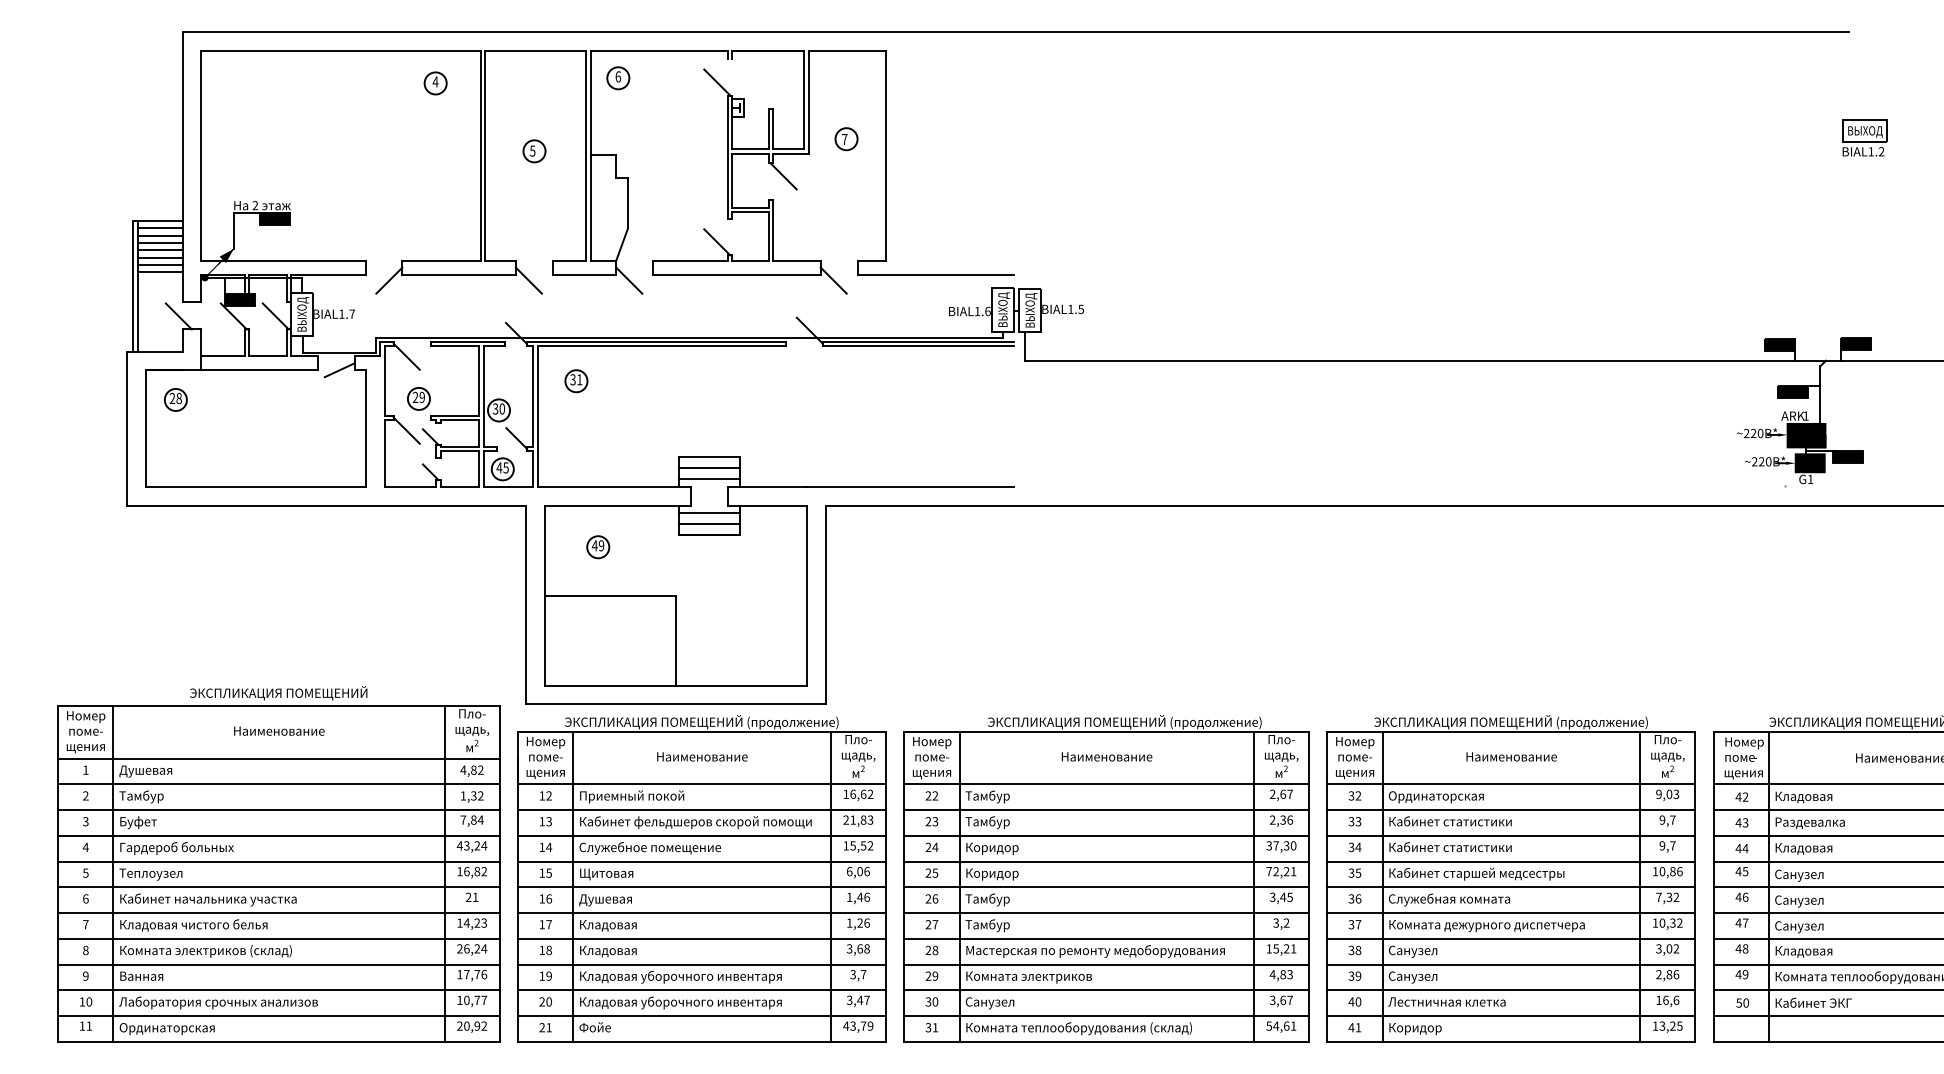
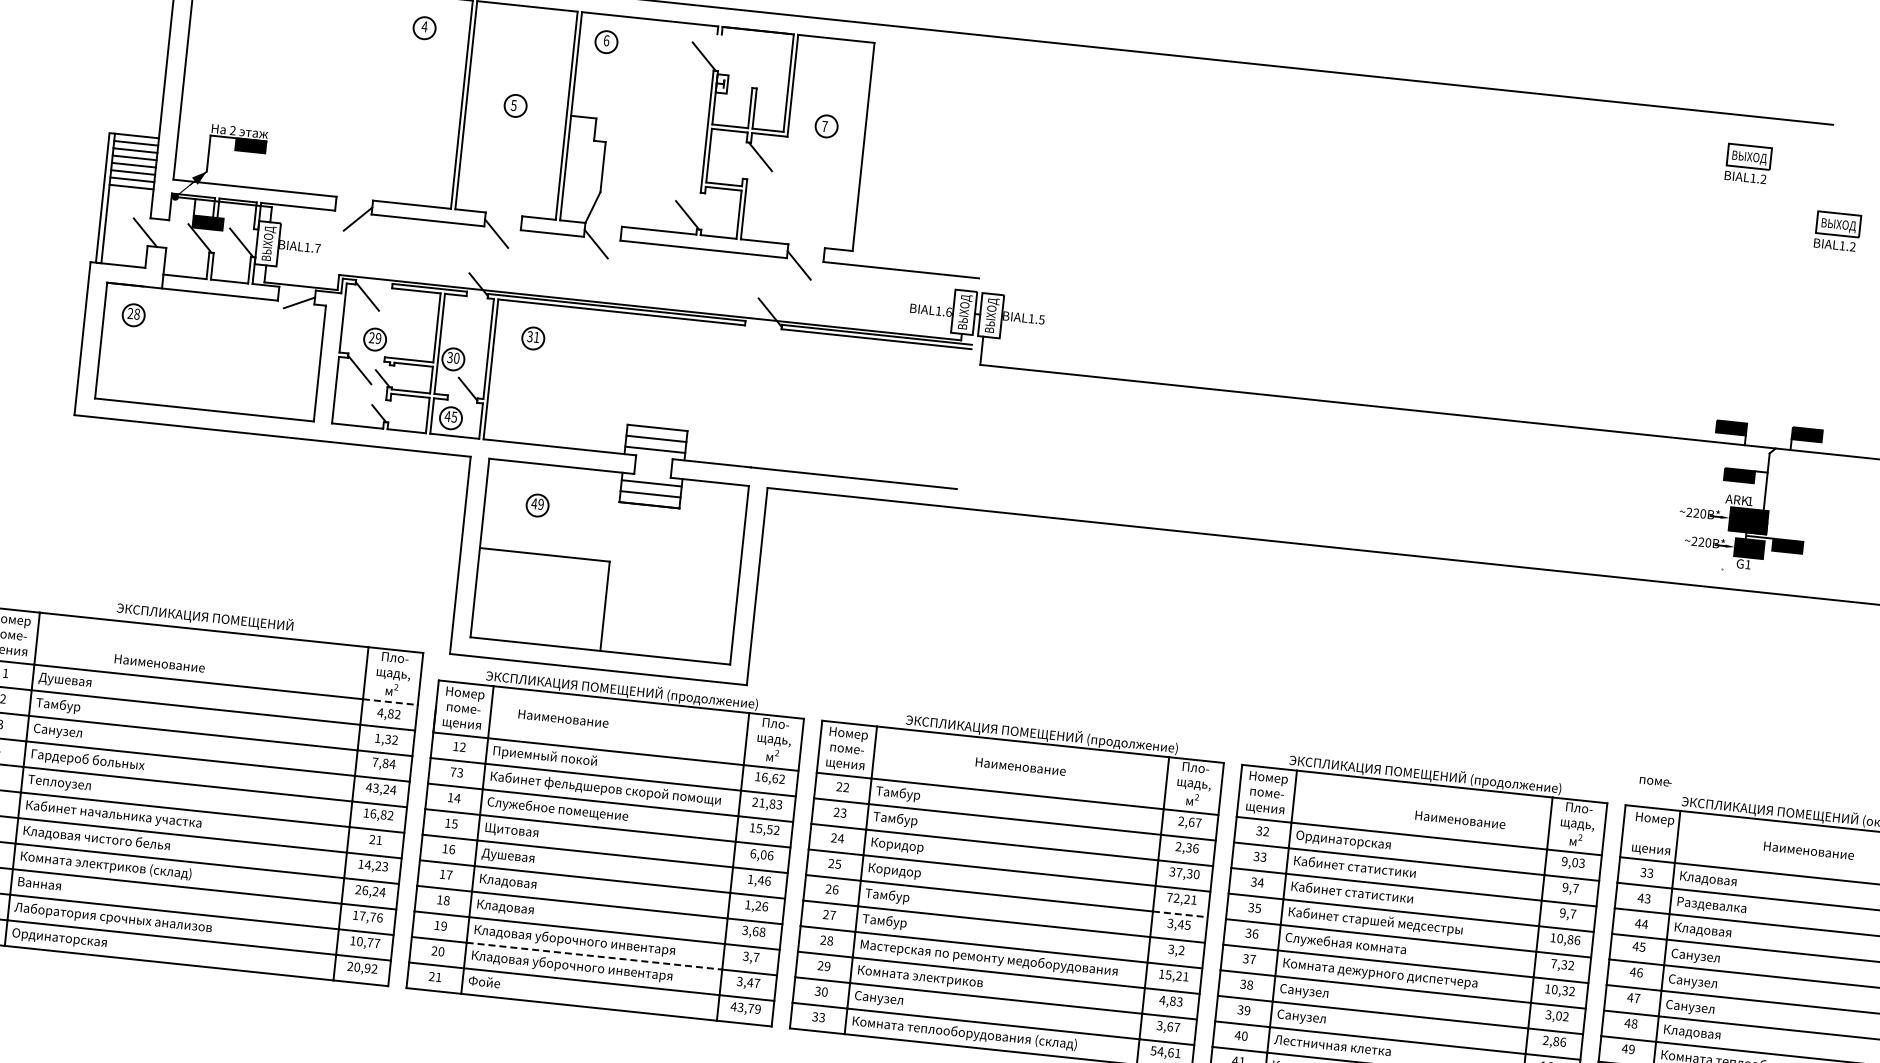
part: (1768, 79) -> (1748, 163), added
text: (279, 730) -> (160, 662), moved
text: (702, 756) -> (563, 718), moved
text: (1511, 756) -> (1460, 819), moved
line: (472, 758) -> (390, 702), solid -> dashed
text: (1740, 758) -> (1654, 781), moved
text: (1741, 796) -> (1646, 872), 42 -> 33
text: (542, 821) -> (453, 771), 13 -> 73
text: (143, 822) -> (57, 731), Буфет -> Санузел
line: (1281, 887) -> (1180, 914), solid -> dashed
line: (702, 990) -> (594, 956), solid -> dashed
text: (935, 1027) -> (822, 1017), 31 -> 33

